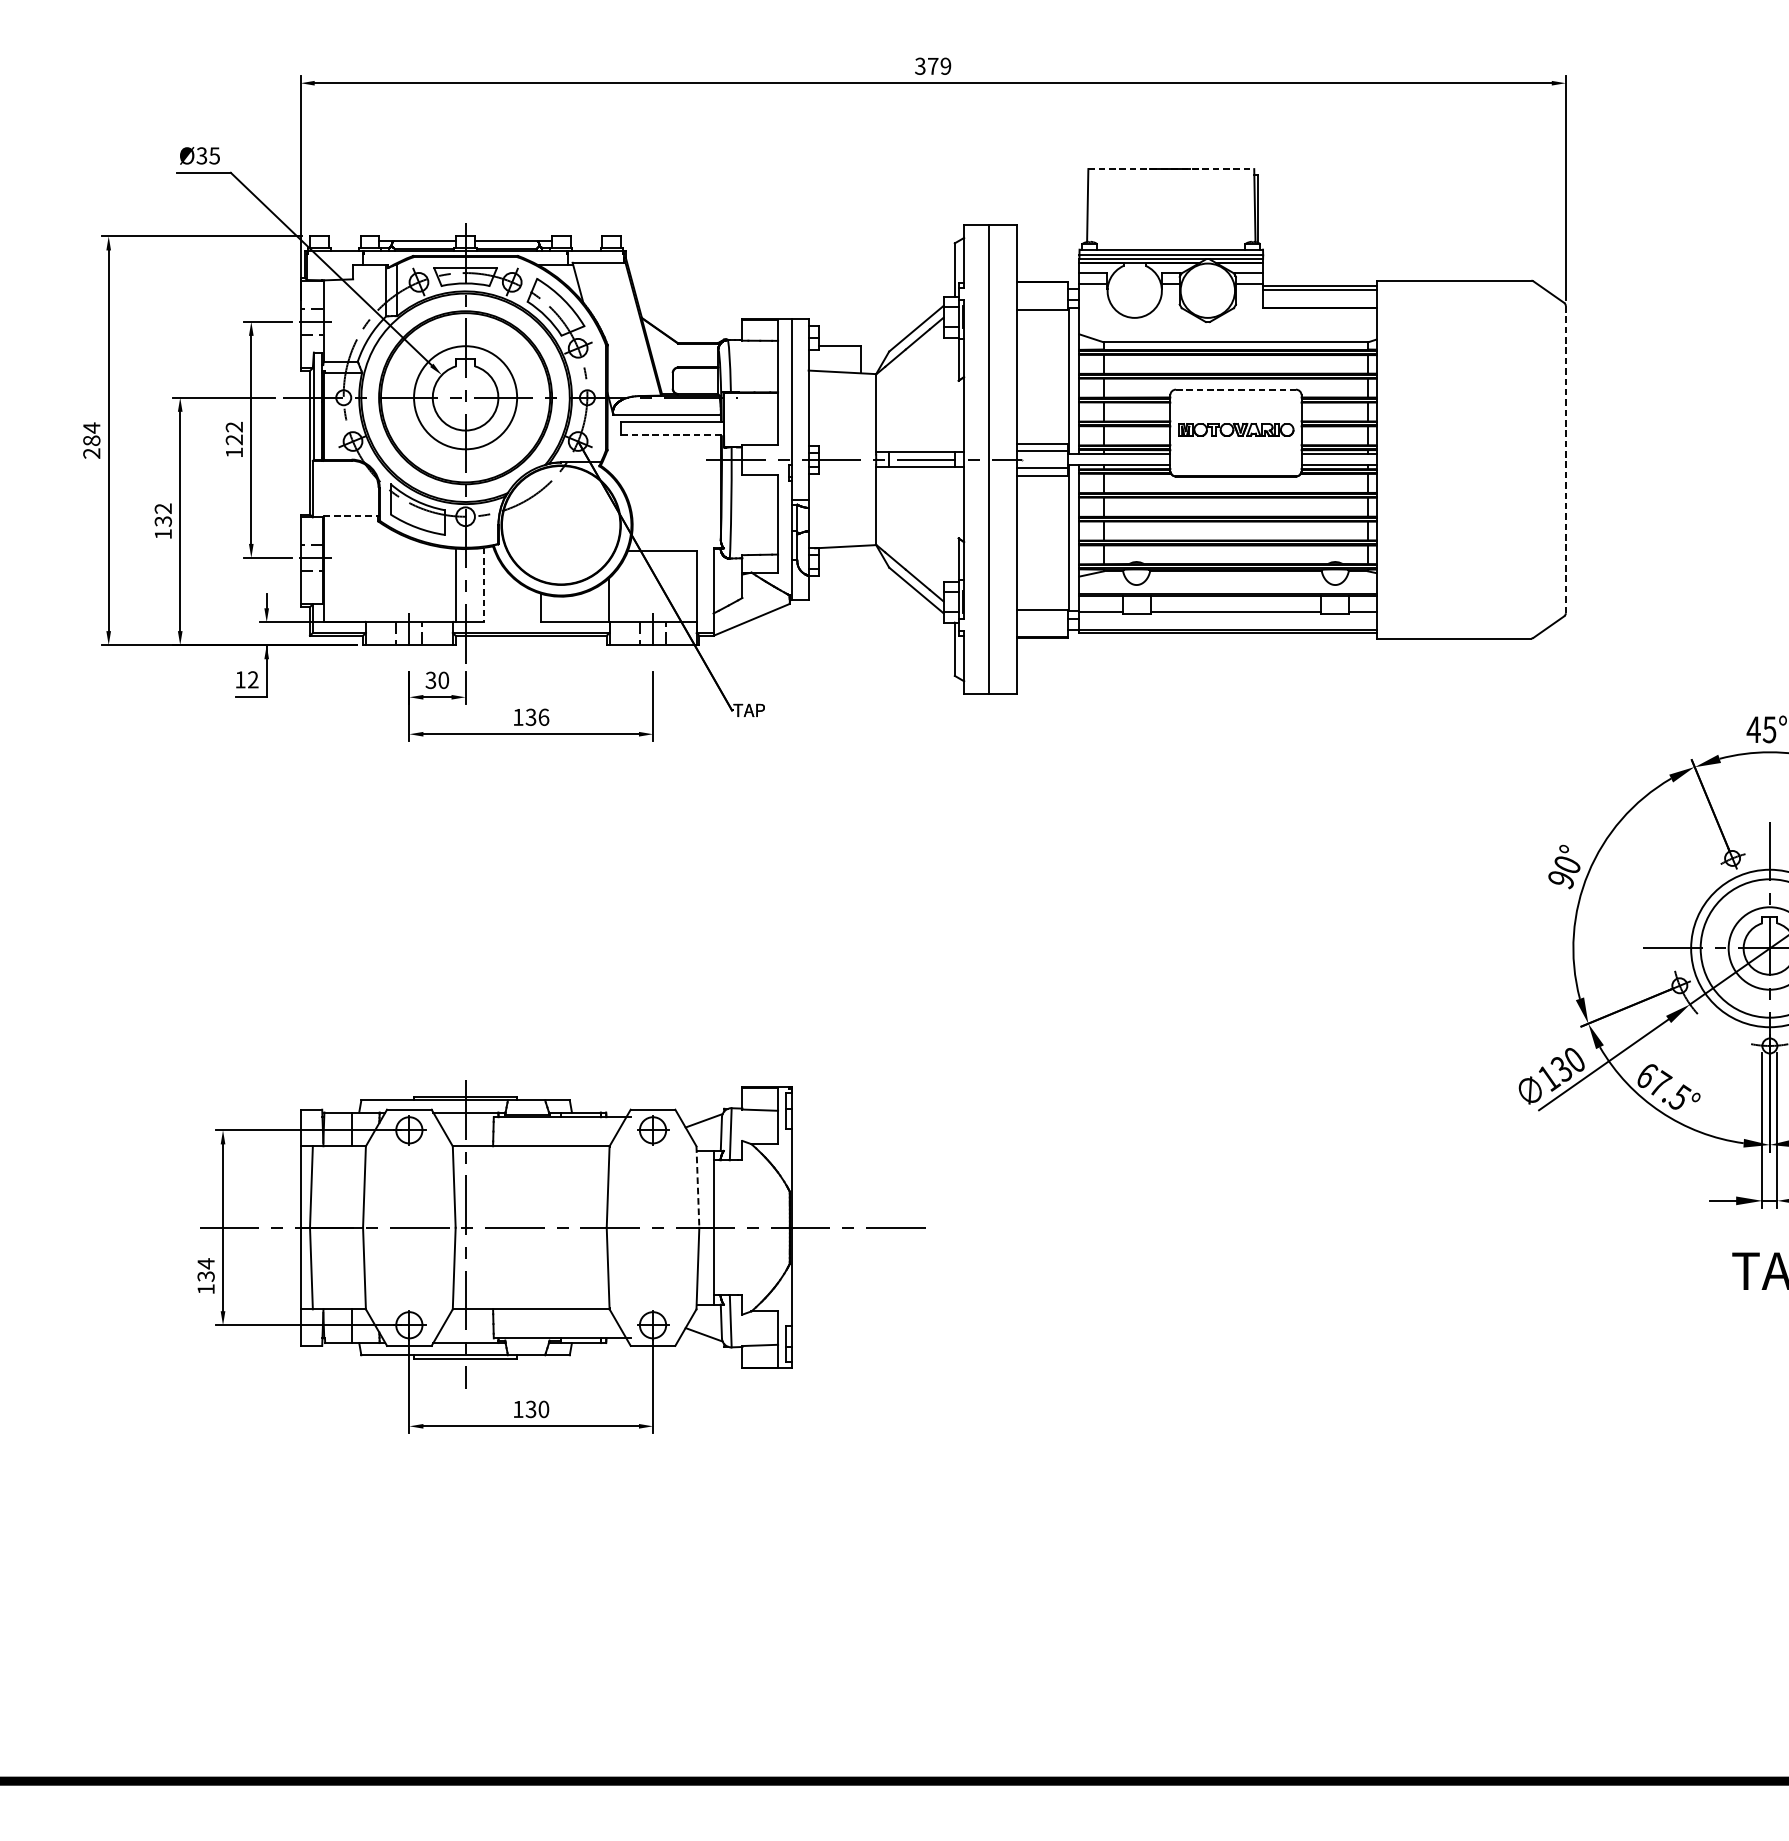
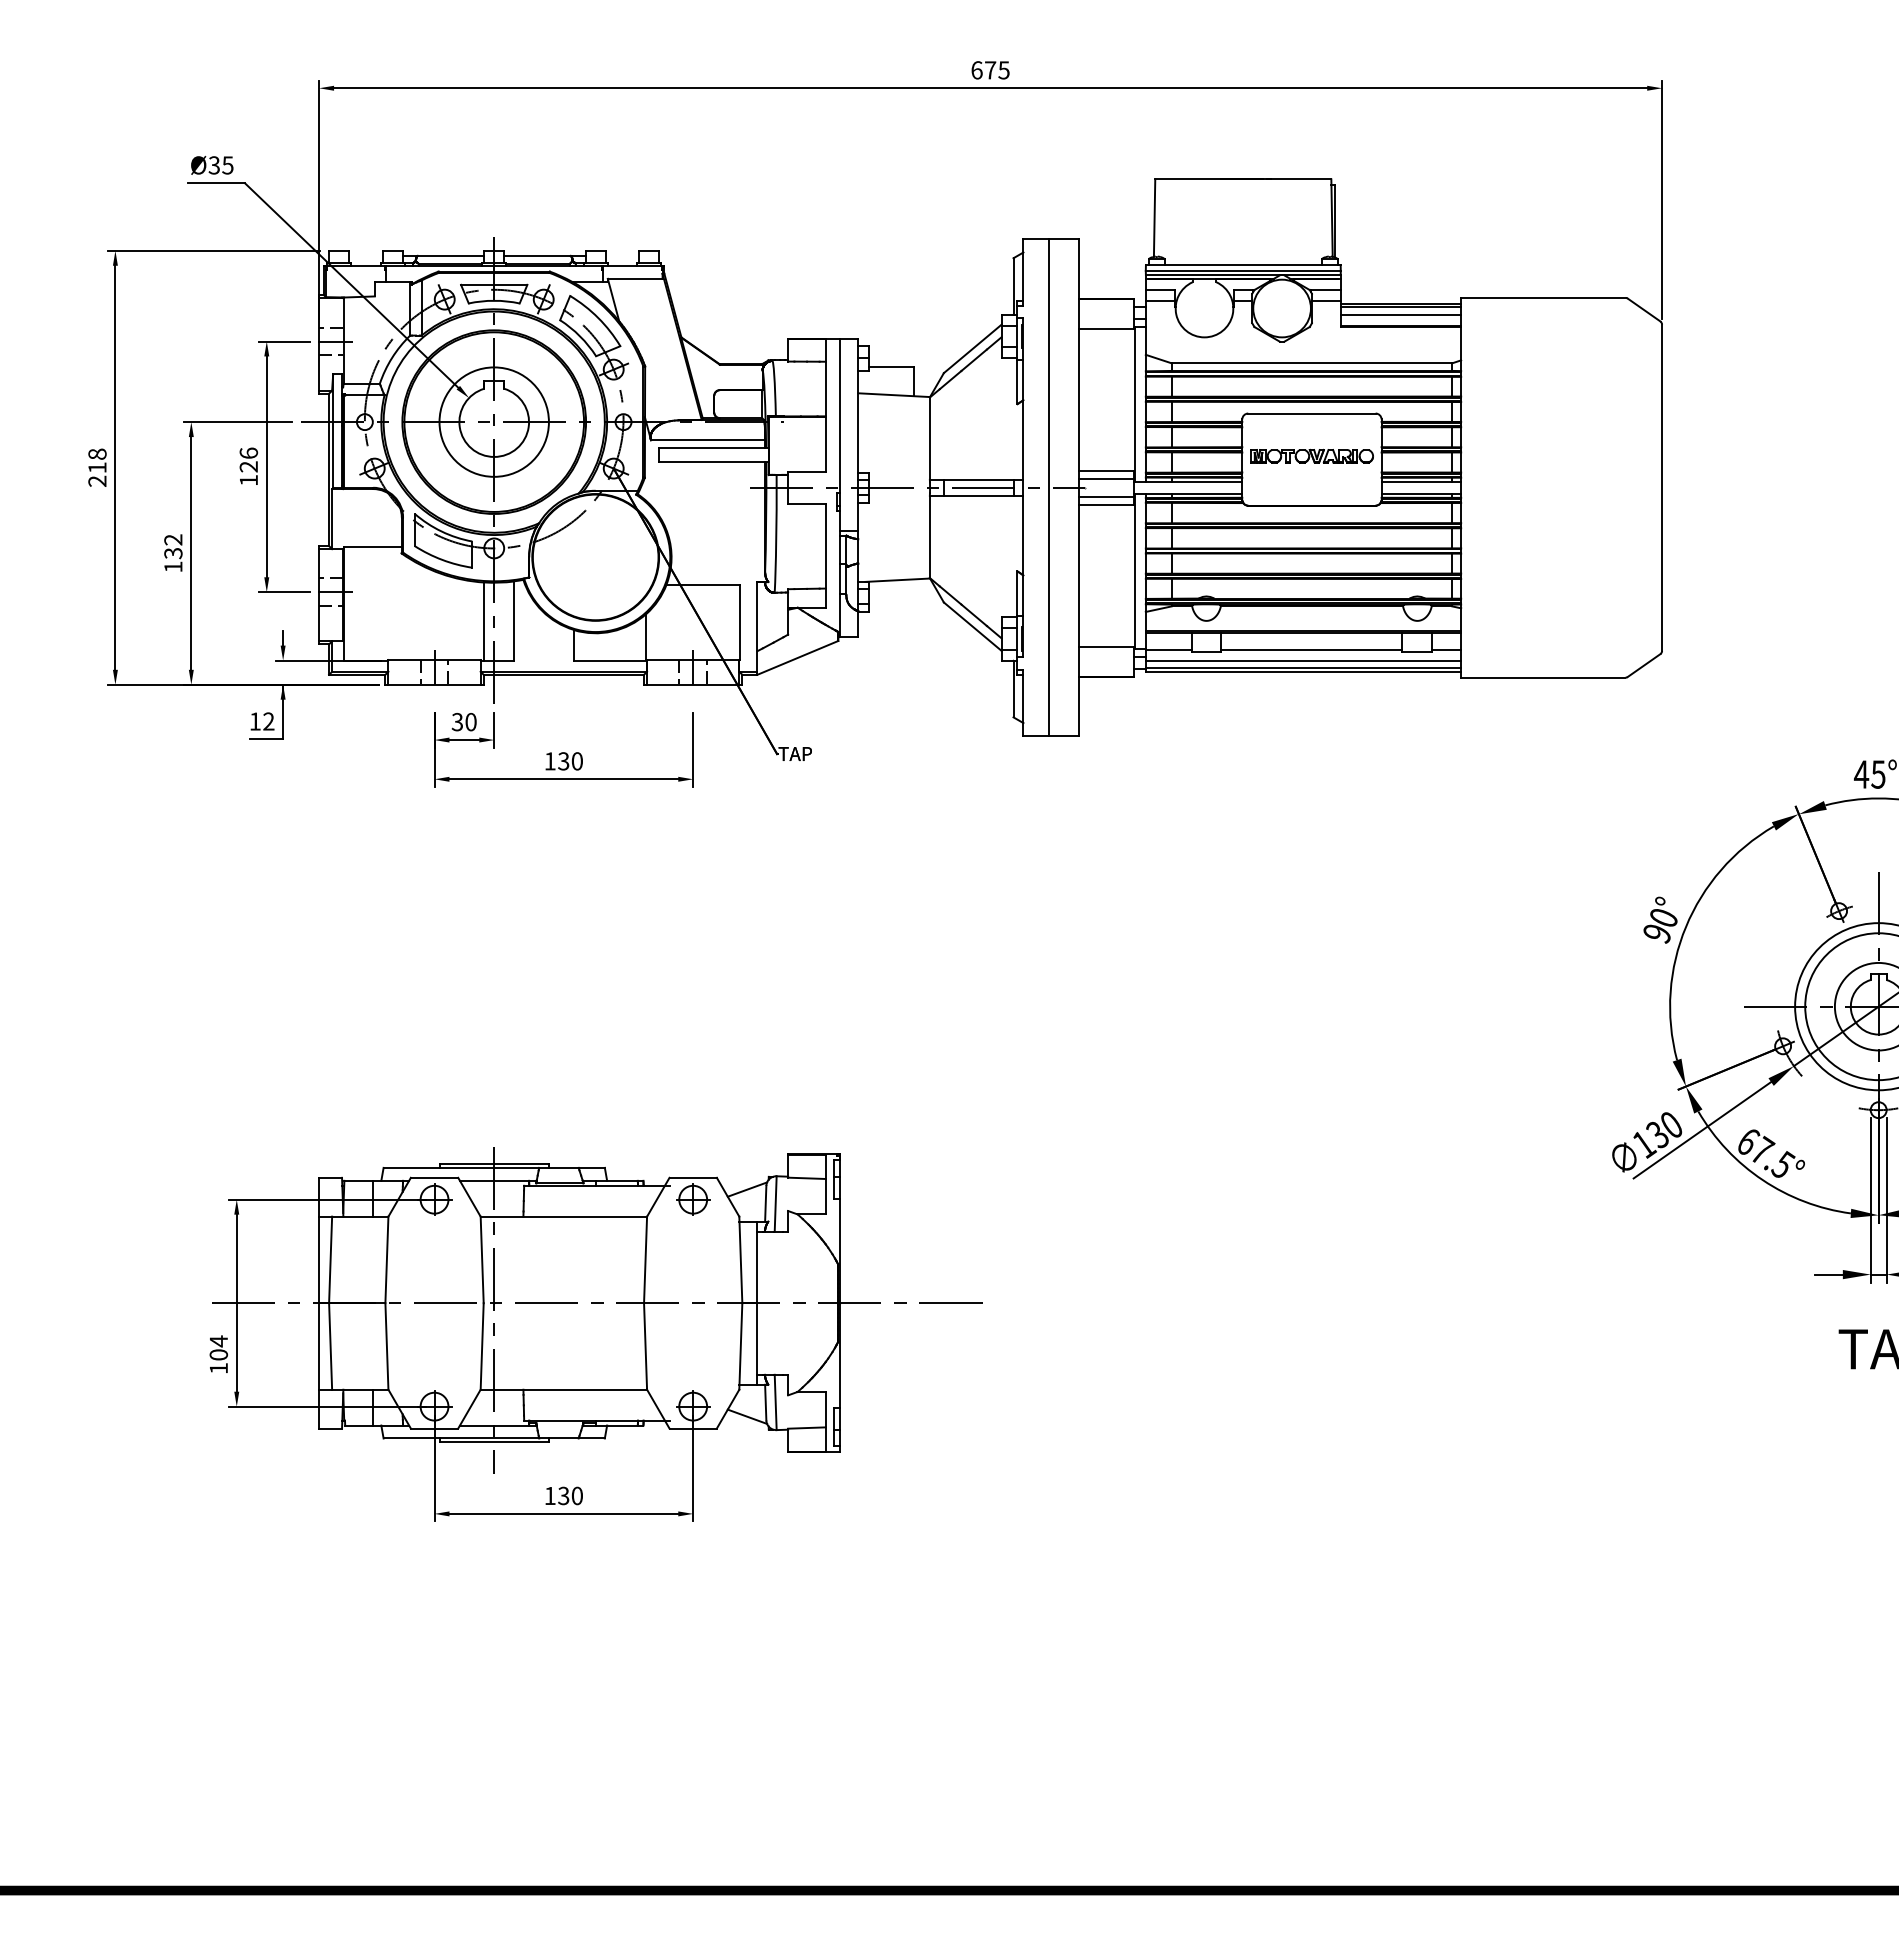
text: (933, 66) -> (990, 70), 379 -> 675
line: (1171, 169) -> (1243, 179), dashed -> solid
line: (1319, 296) -> (1400, 314), added
line: (1235, 389) -> (1311, 413), dashed -> solid
text: (234, 426) -> (248, 452), 122 -> 126
text: (91, 433) -> (97, 460), 284 -> 218
line: (673, 434) -> (714, 461), dashed -> solid
line: (1566, 460) -> (1662, 488), dashed -> solid
line: (351, 515) -> (373, 547), dashed -> solid
line: (484, 584) -> (514, 620), dashed -> solid
line: (1228, 623) -> (1303, 661), added
text: (544, 717) -> (577, 761), 136 -> 130
line: (697, 1187) -> (740, 1260), dashed -> solid
text: (205, 1276) -> (218, 1354), 134 -> 104

